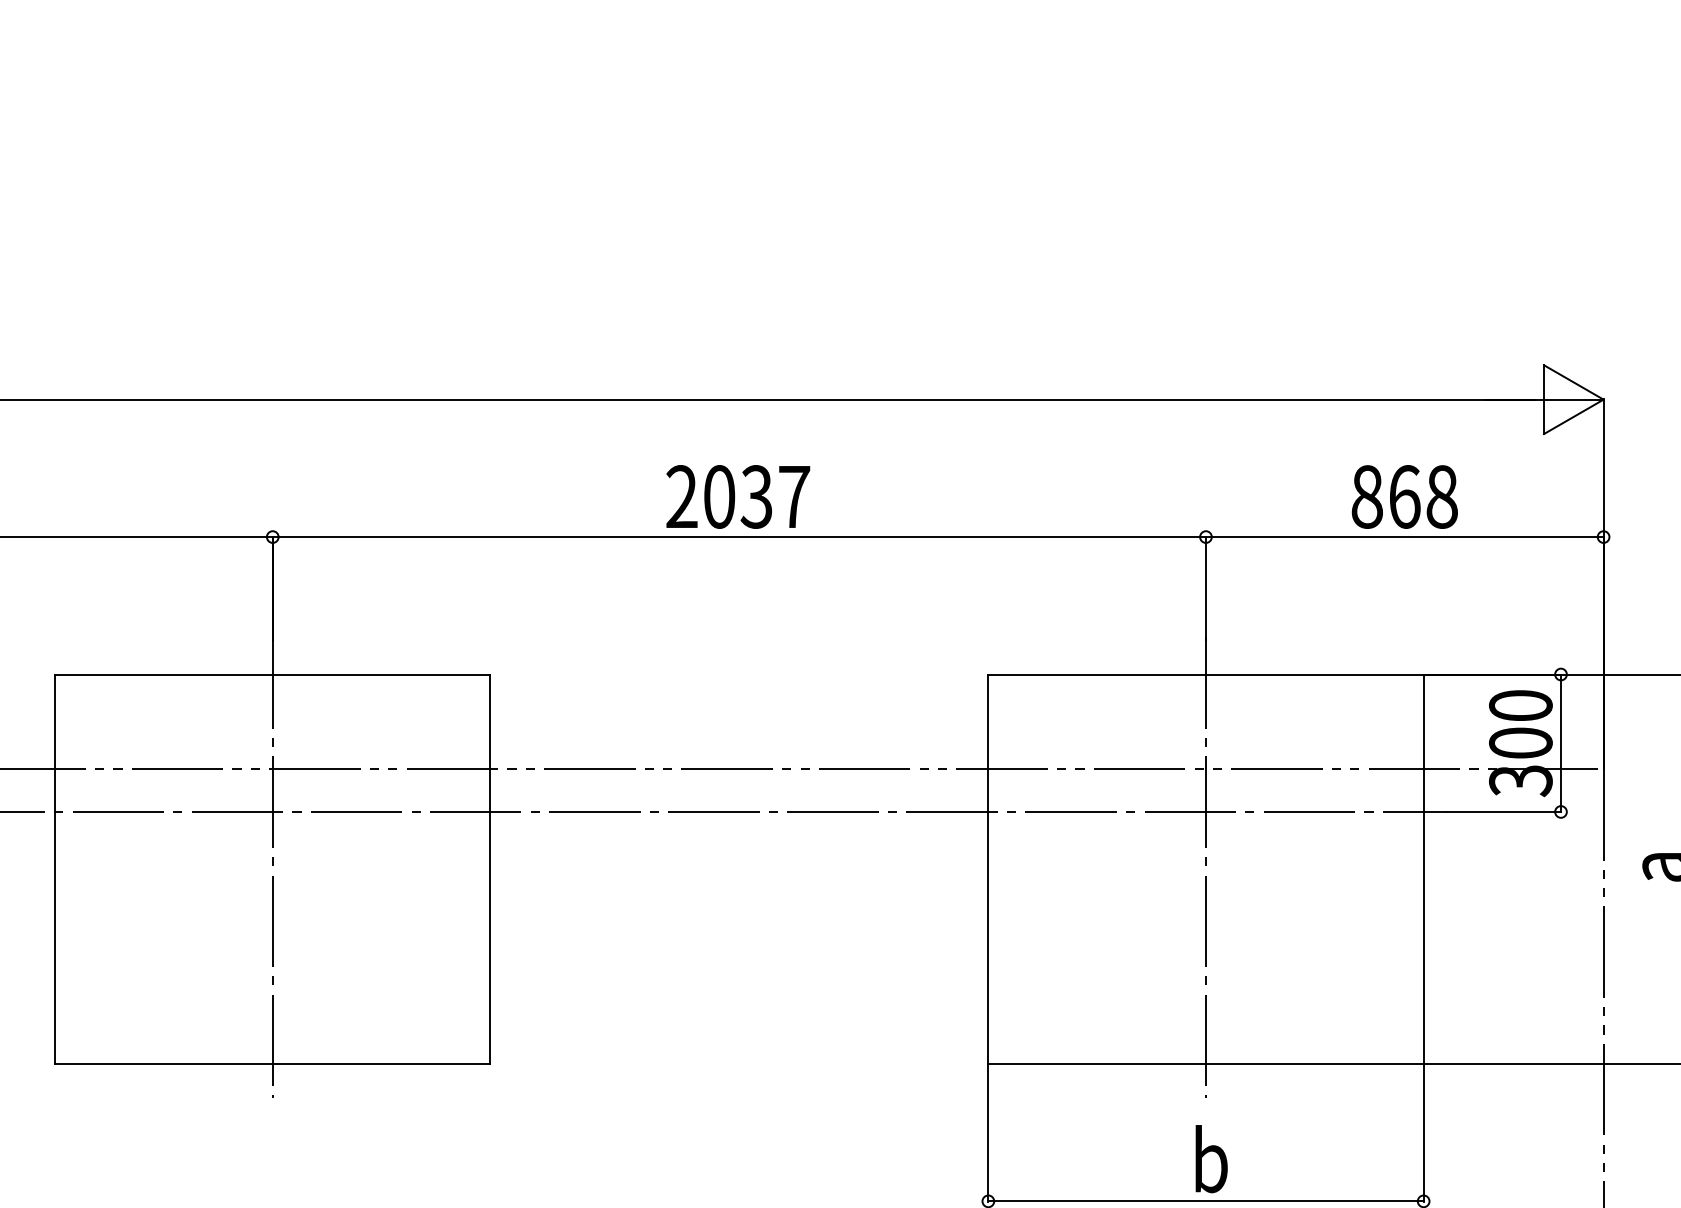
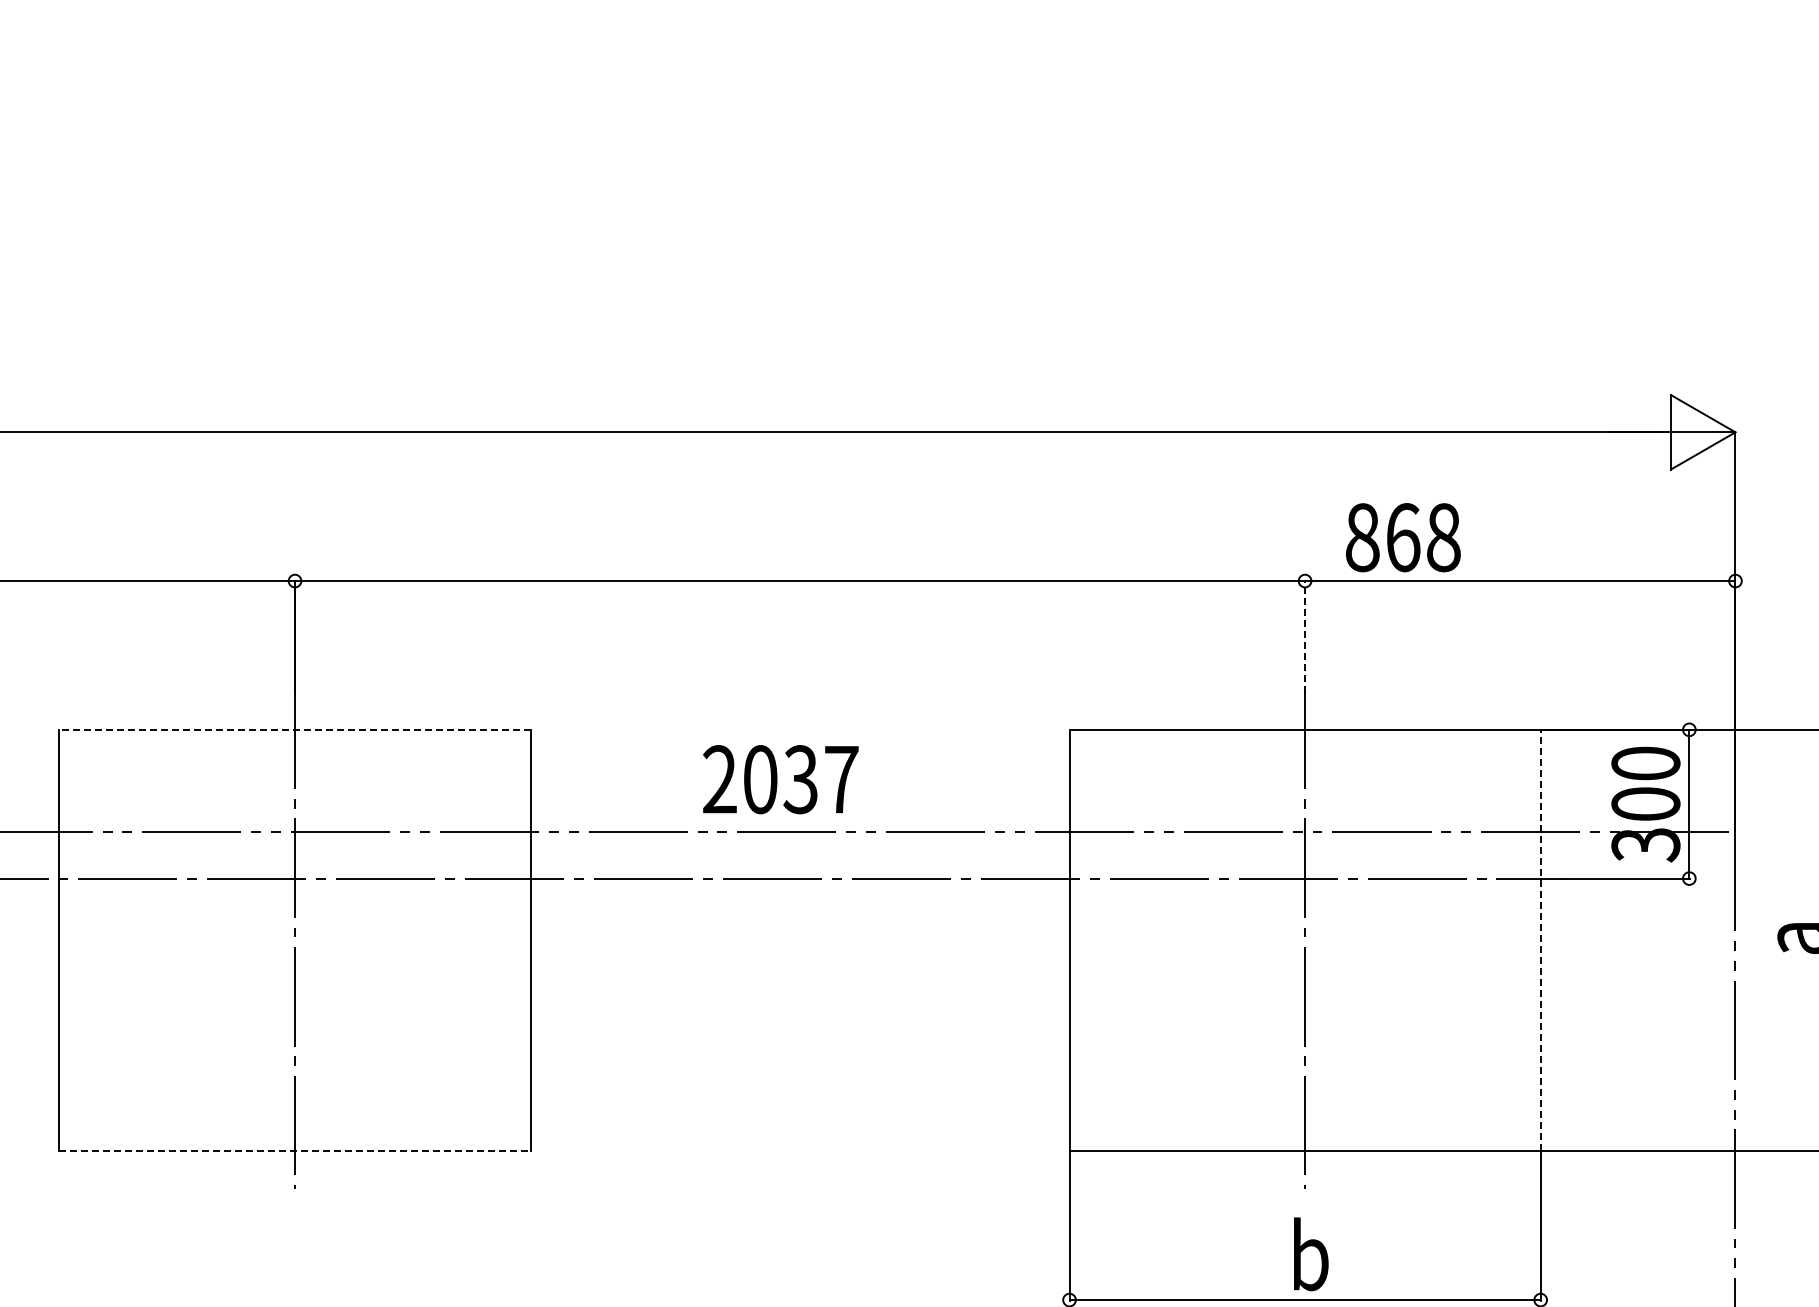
text: (737, 496) -> (780, 779), moved
text: (1405, 496) -> (1403, 537), moved
line: (1206, 588) -> (1305, 636), solid -> dashed
line: (273, 674) -> (295, 729), solid -> dashed
line: (1423, 869) -> (1540, 940), solid -> dashed
line: (273, 1064) -> (295, 1151), solid -> dashed

